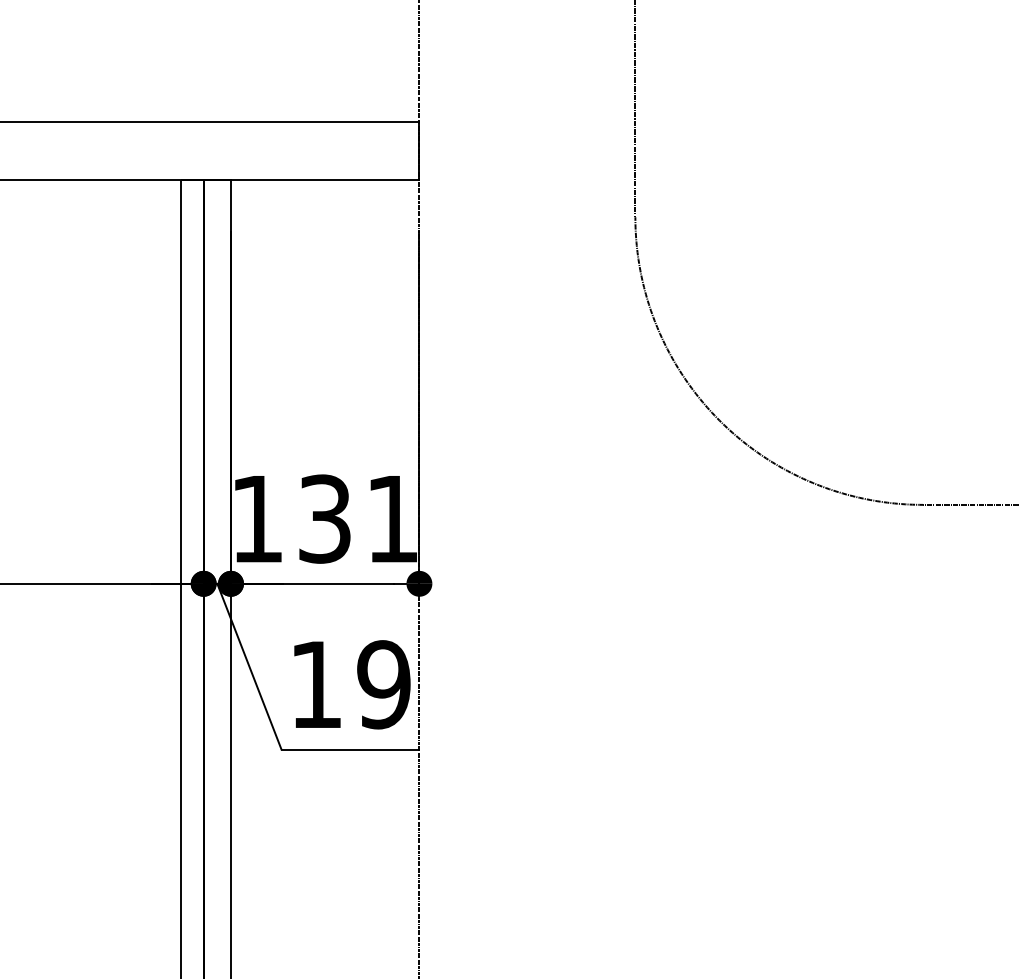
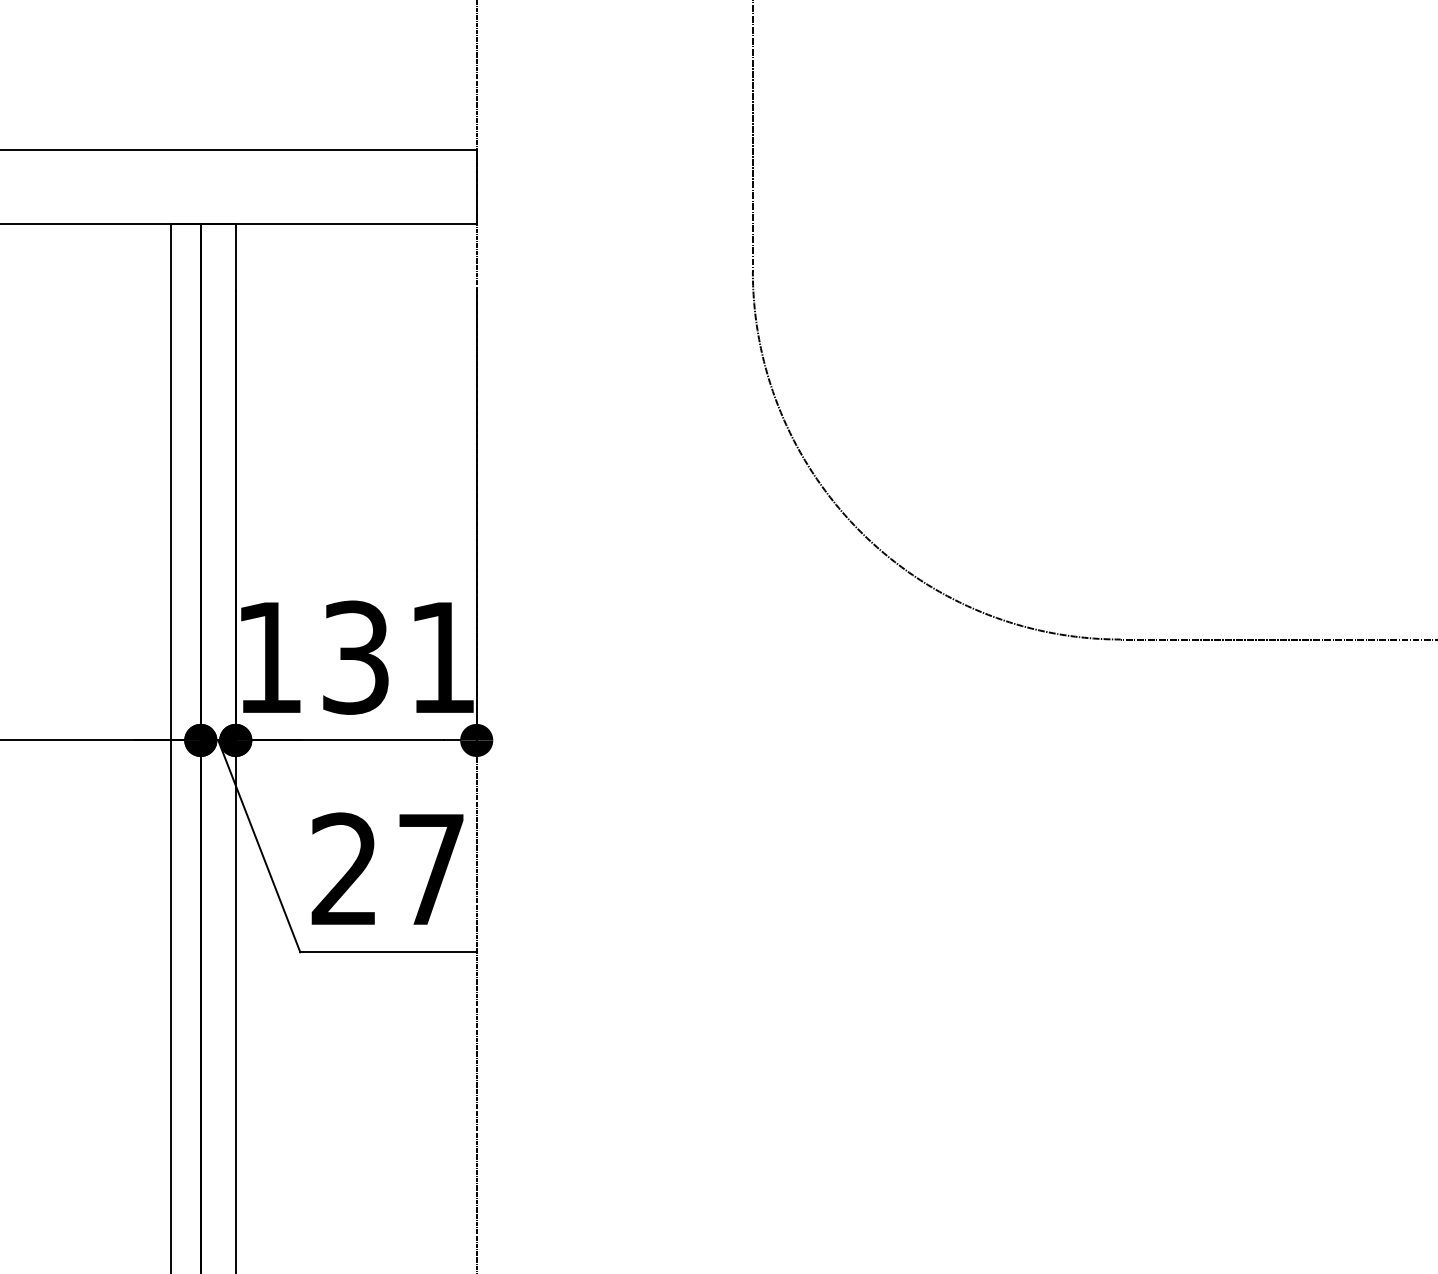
text: (350, 684) -> (388, 869), 19 -> 27

